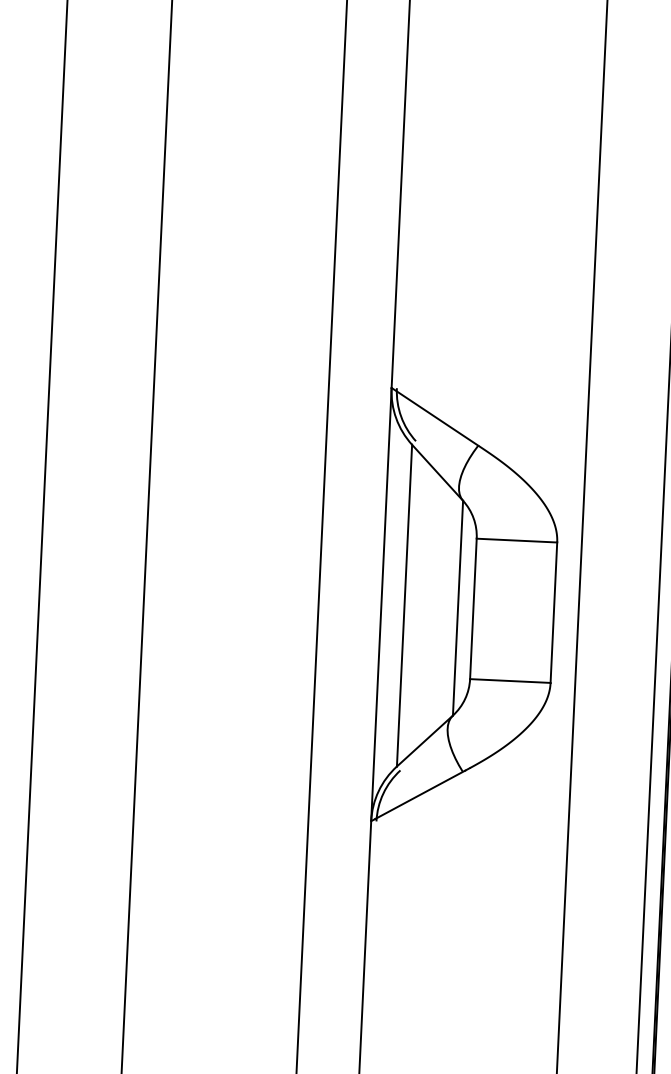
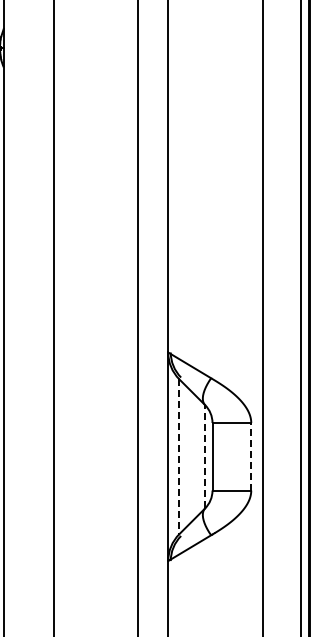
line: (404, 607) -> (179, 457), solid -> dashed
line: (458, 607) -> (205, 456), solid -> dashed
line: (554, 612) -> (251, 456), solid -> dashed

